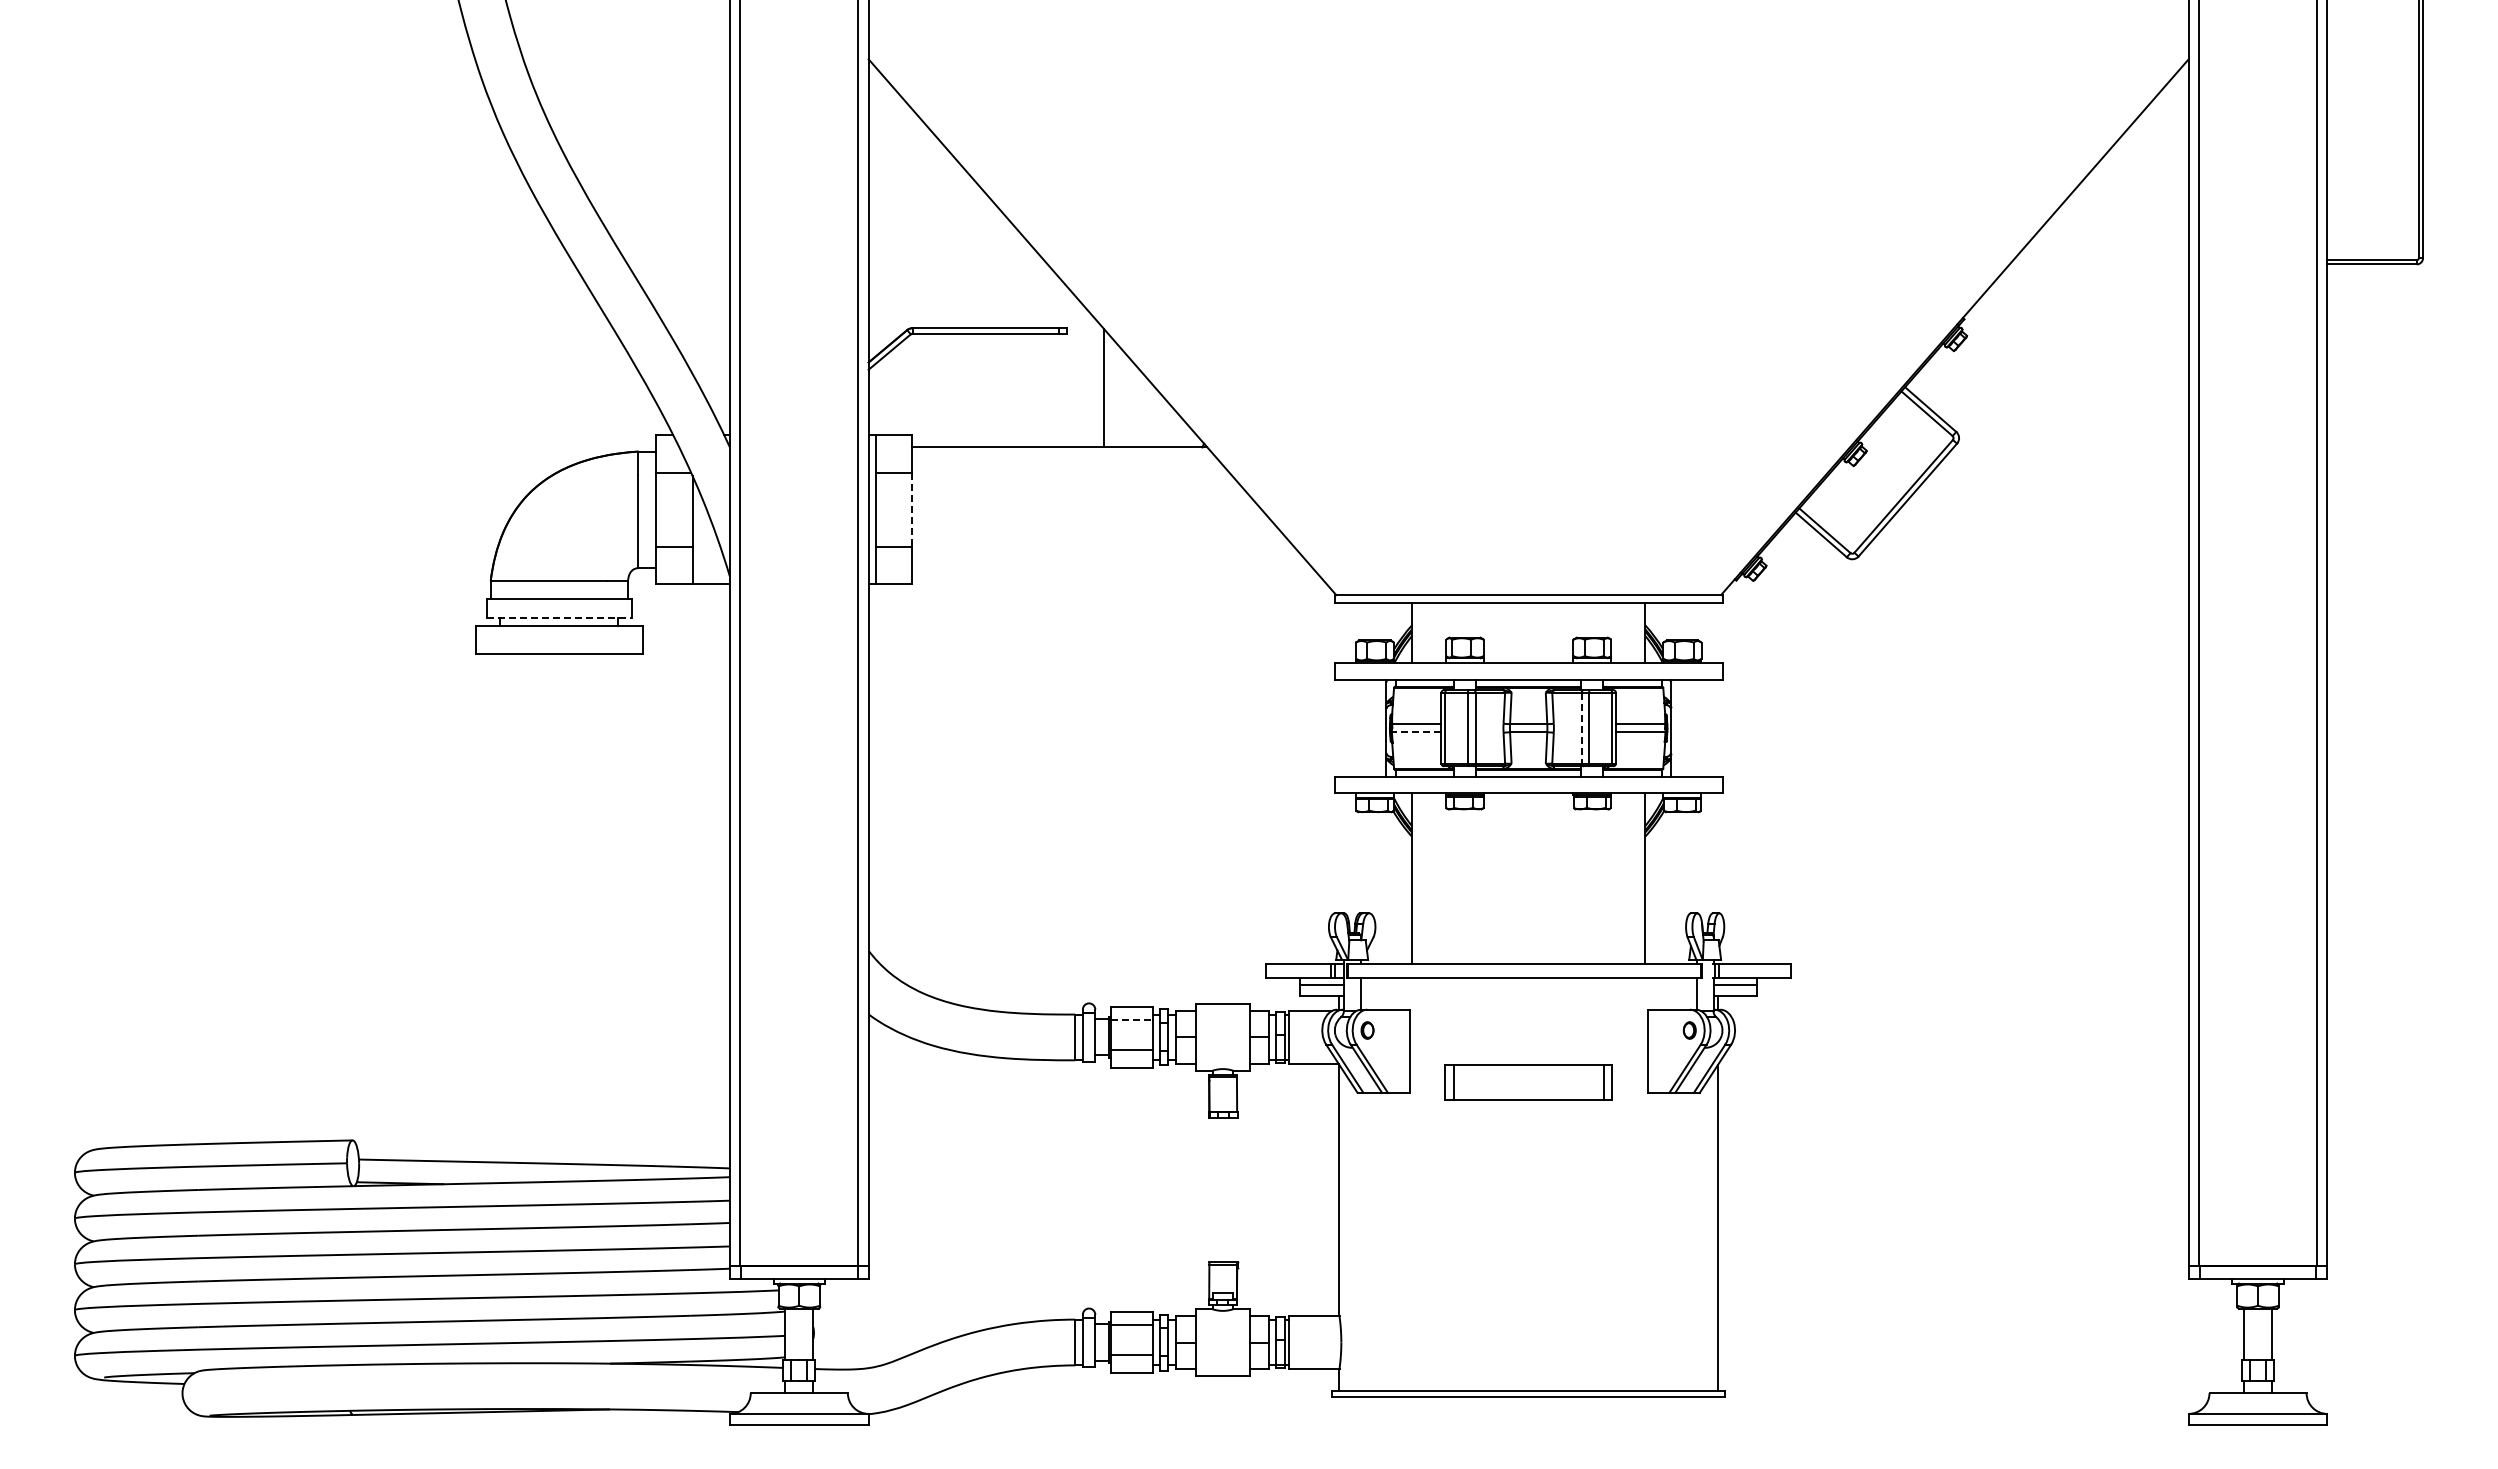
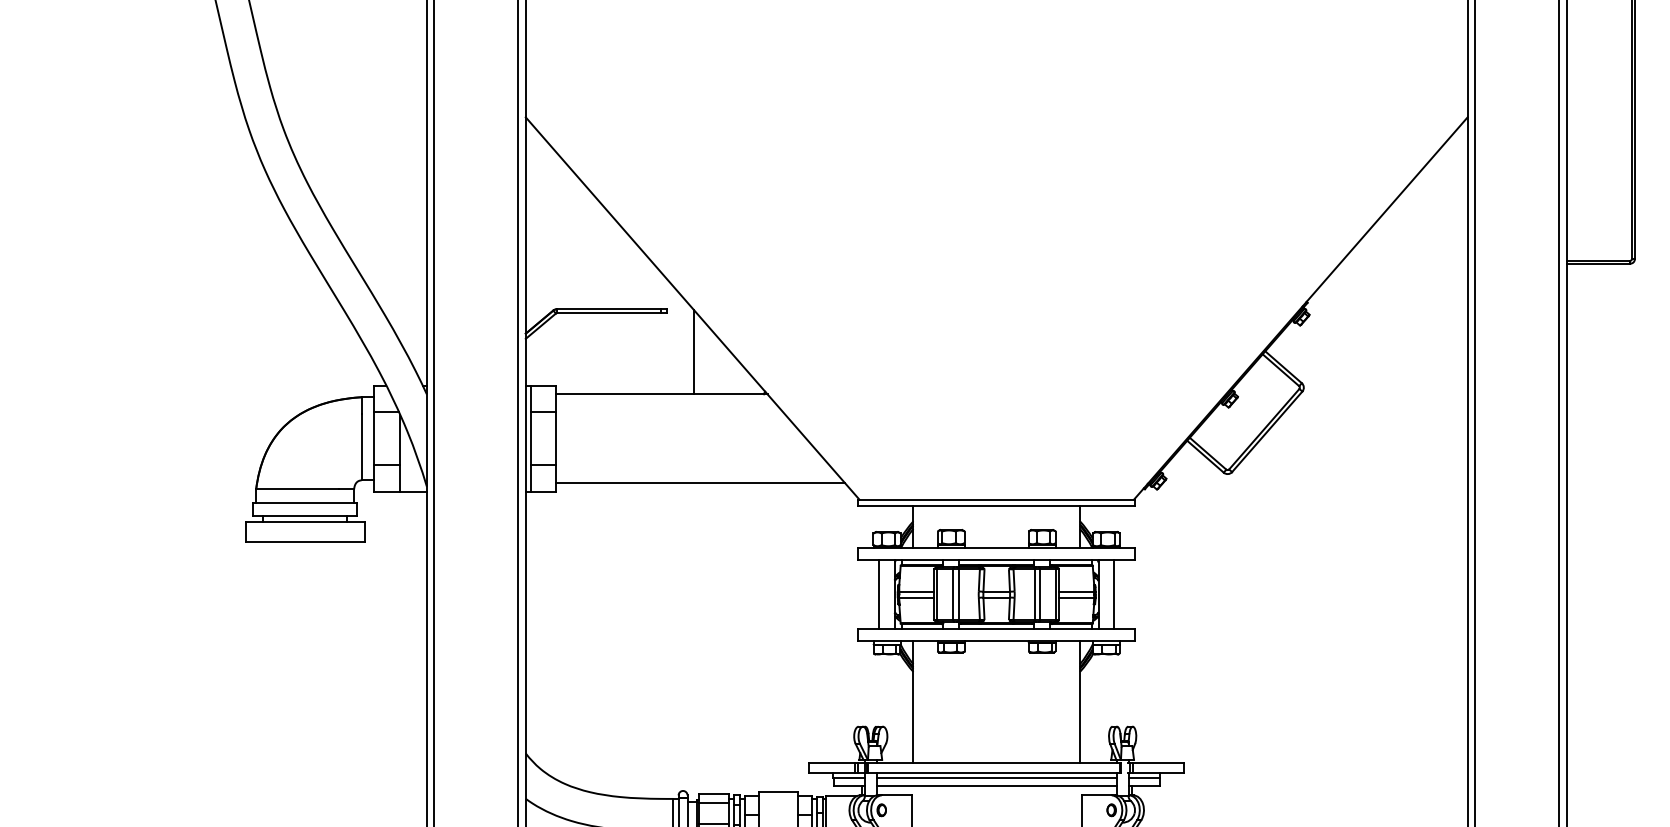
line: (911, 510) -> (556, 439), dashed -> solid
line: (1113, 572) -> (700, 483), added
line: (559, 617) -> (305, 515), dashed -> solid
line: (1363, 727) -> (878, 594), added
line: (1693, 727) -> (1114, 594), added
line: (1581, 728) -> (1034, 594), dashed -> solid
line: (1416, 732) -> (916, 597), dashed -> solid
line: (1528, 984) -> (996, 777), added
line: (1528, 995) -> (996, 785), added
line: (1132, 1019) -> (714, 802), dashed -> solid

